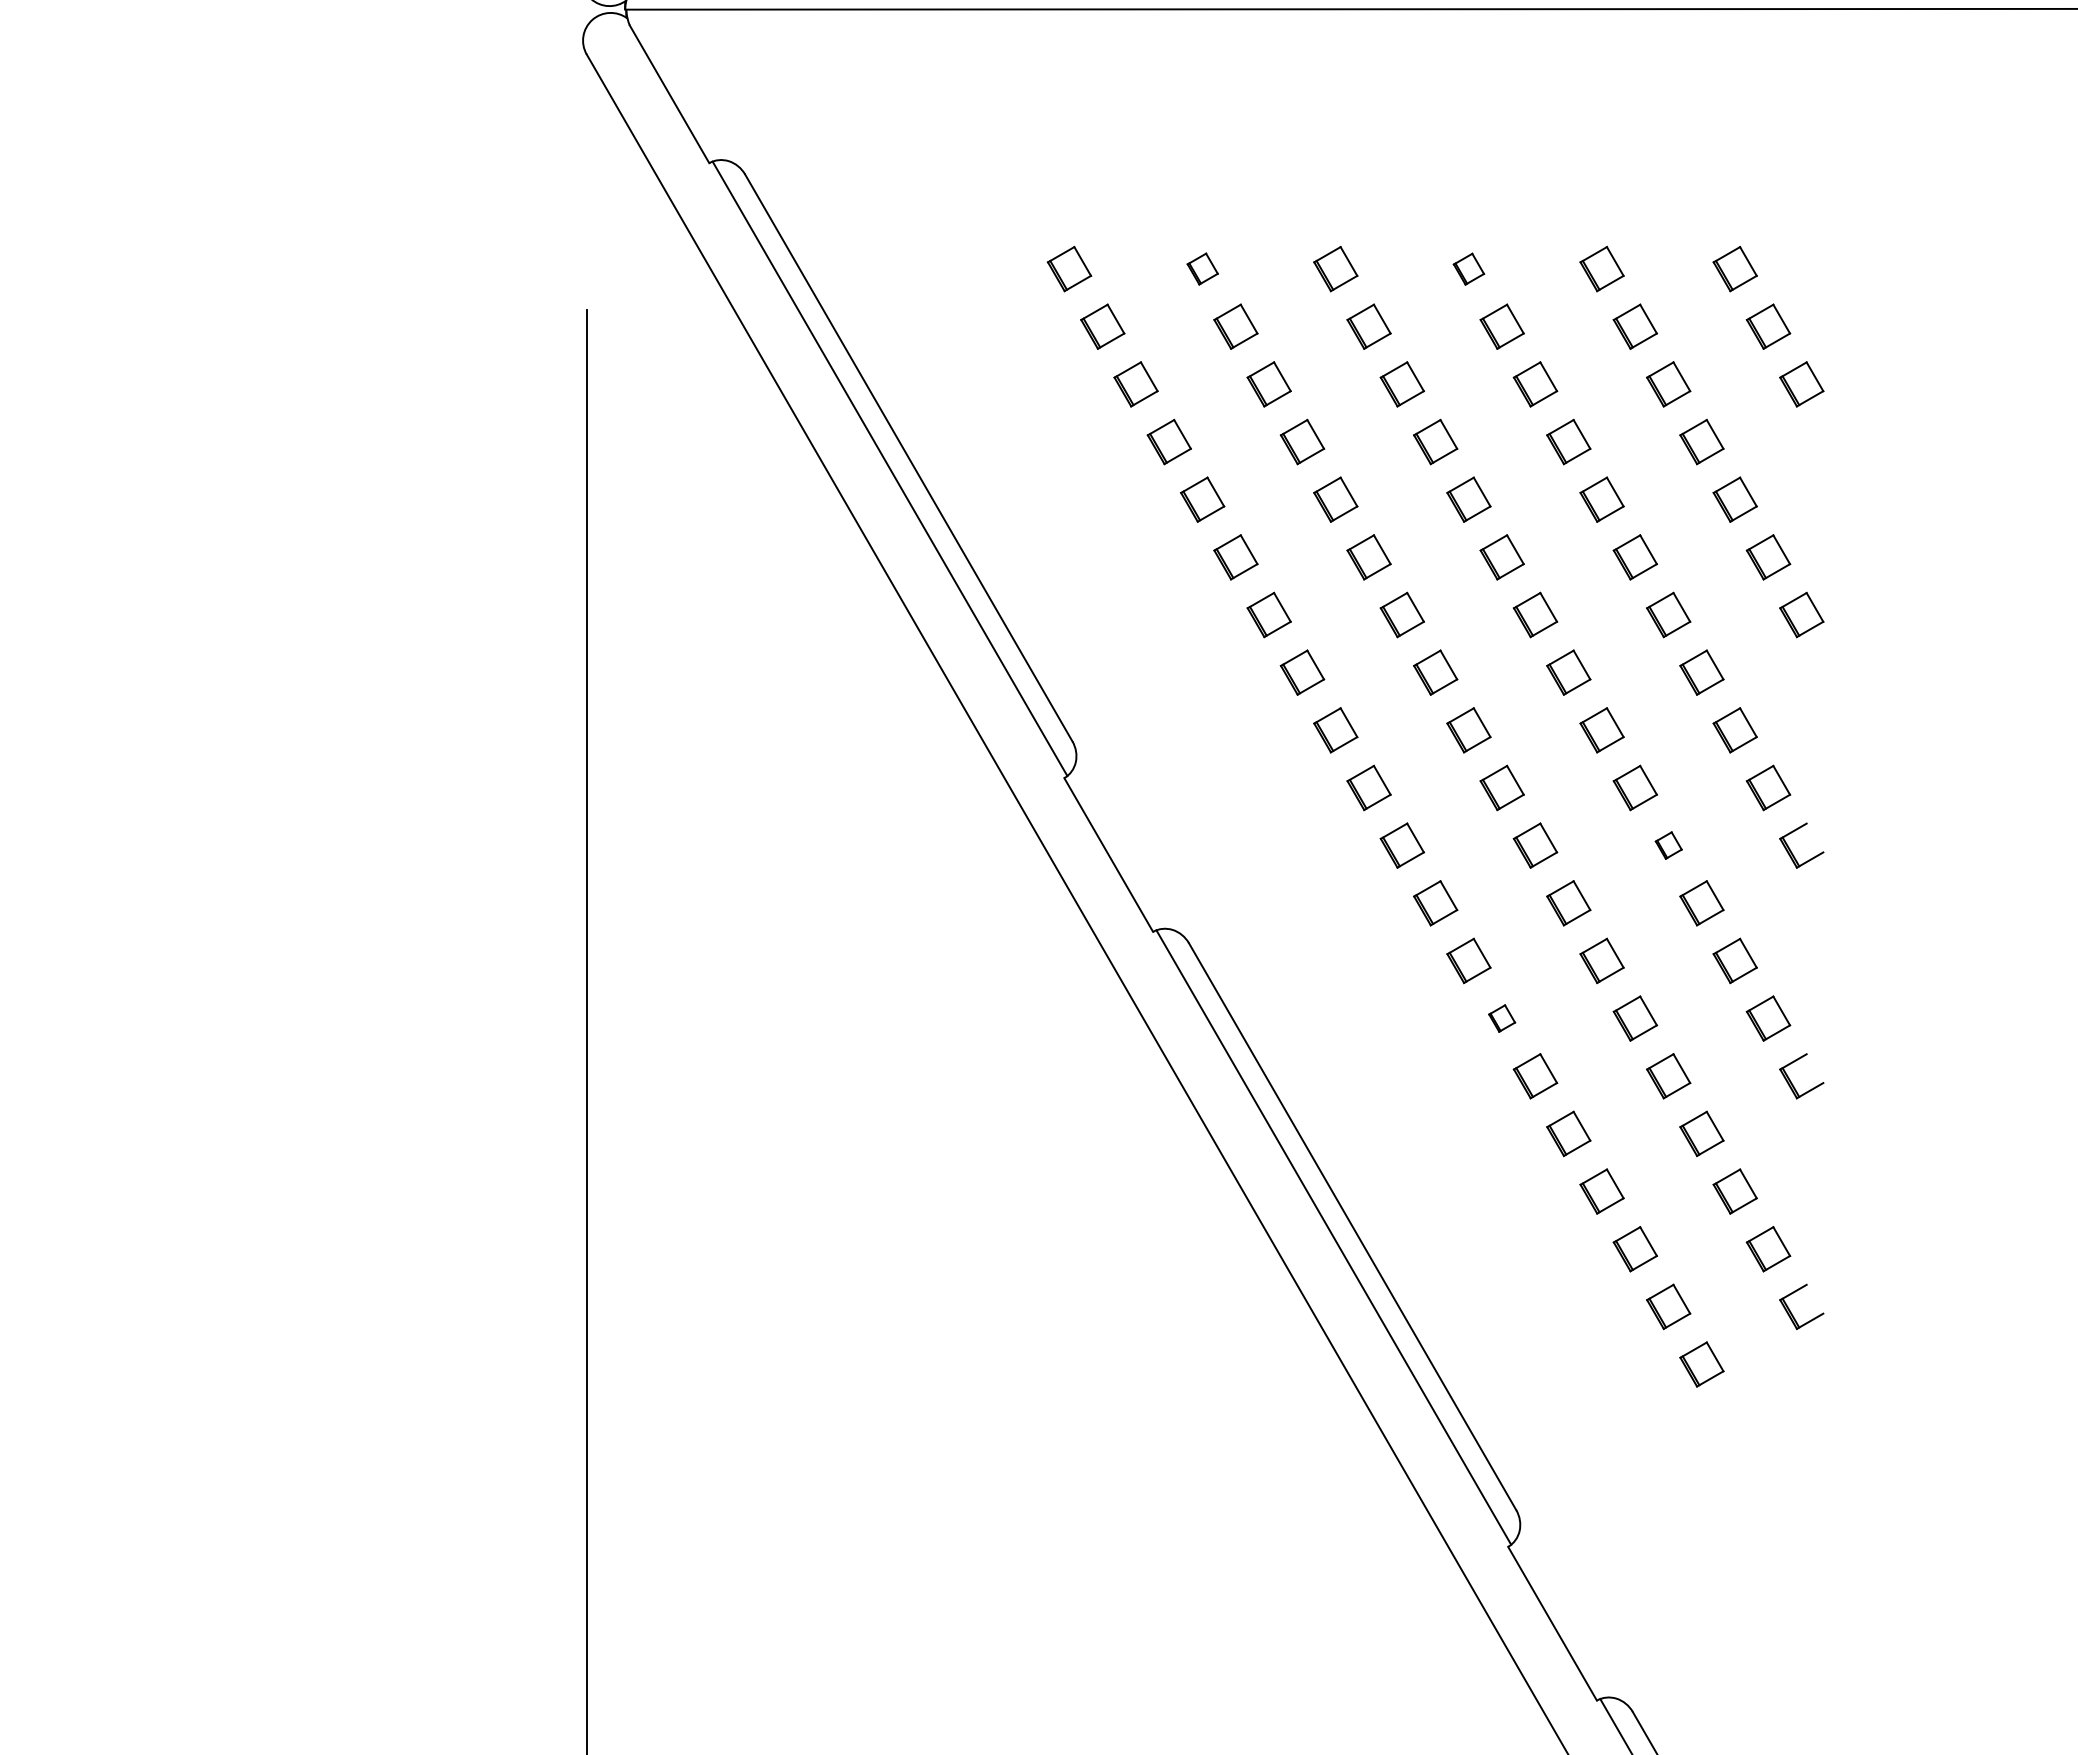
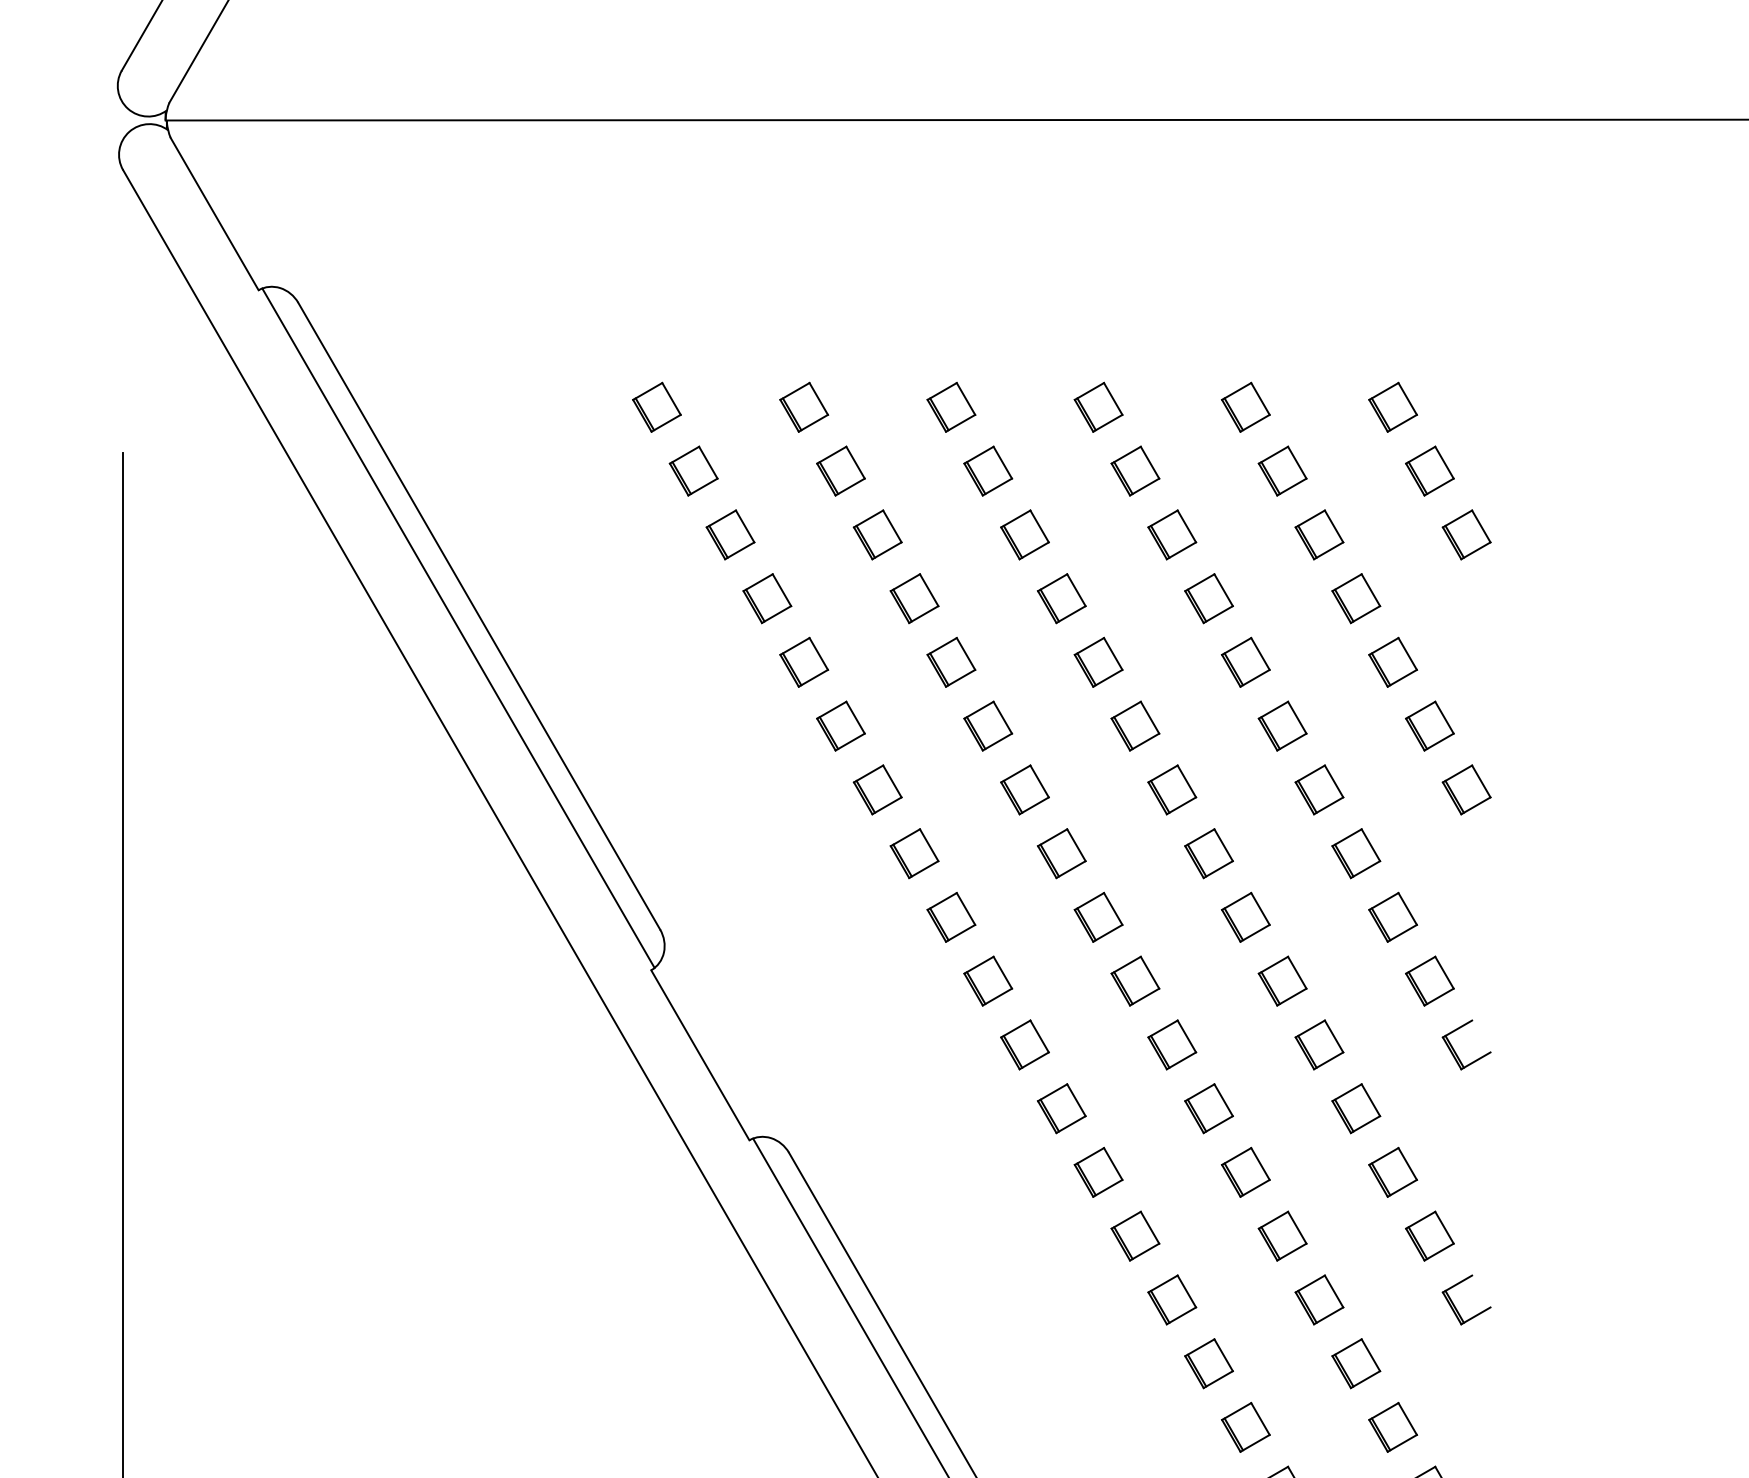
part: (1202, 268) -> (804, 406), size x1.43
part: (1468, 269) -> (1098, 407), size x1.43
part: (1668, 845) -> (1319, 1044), size x1.67
part: (1501, 1018) -> (1134, 1236), size x1.67

